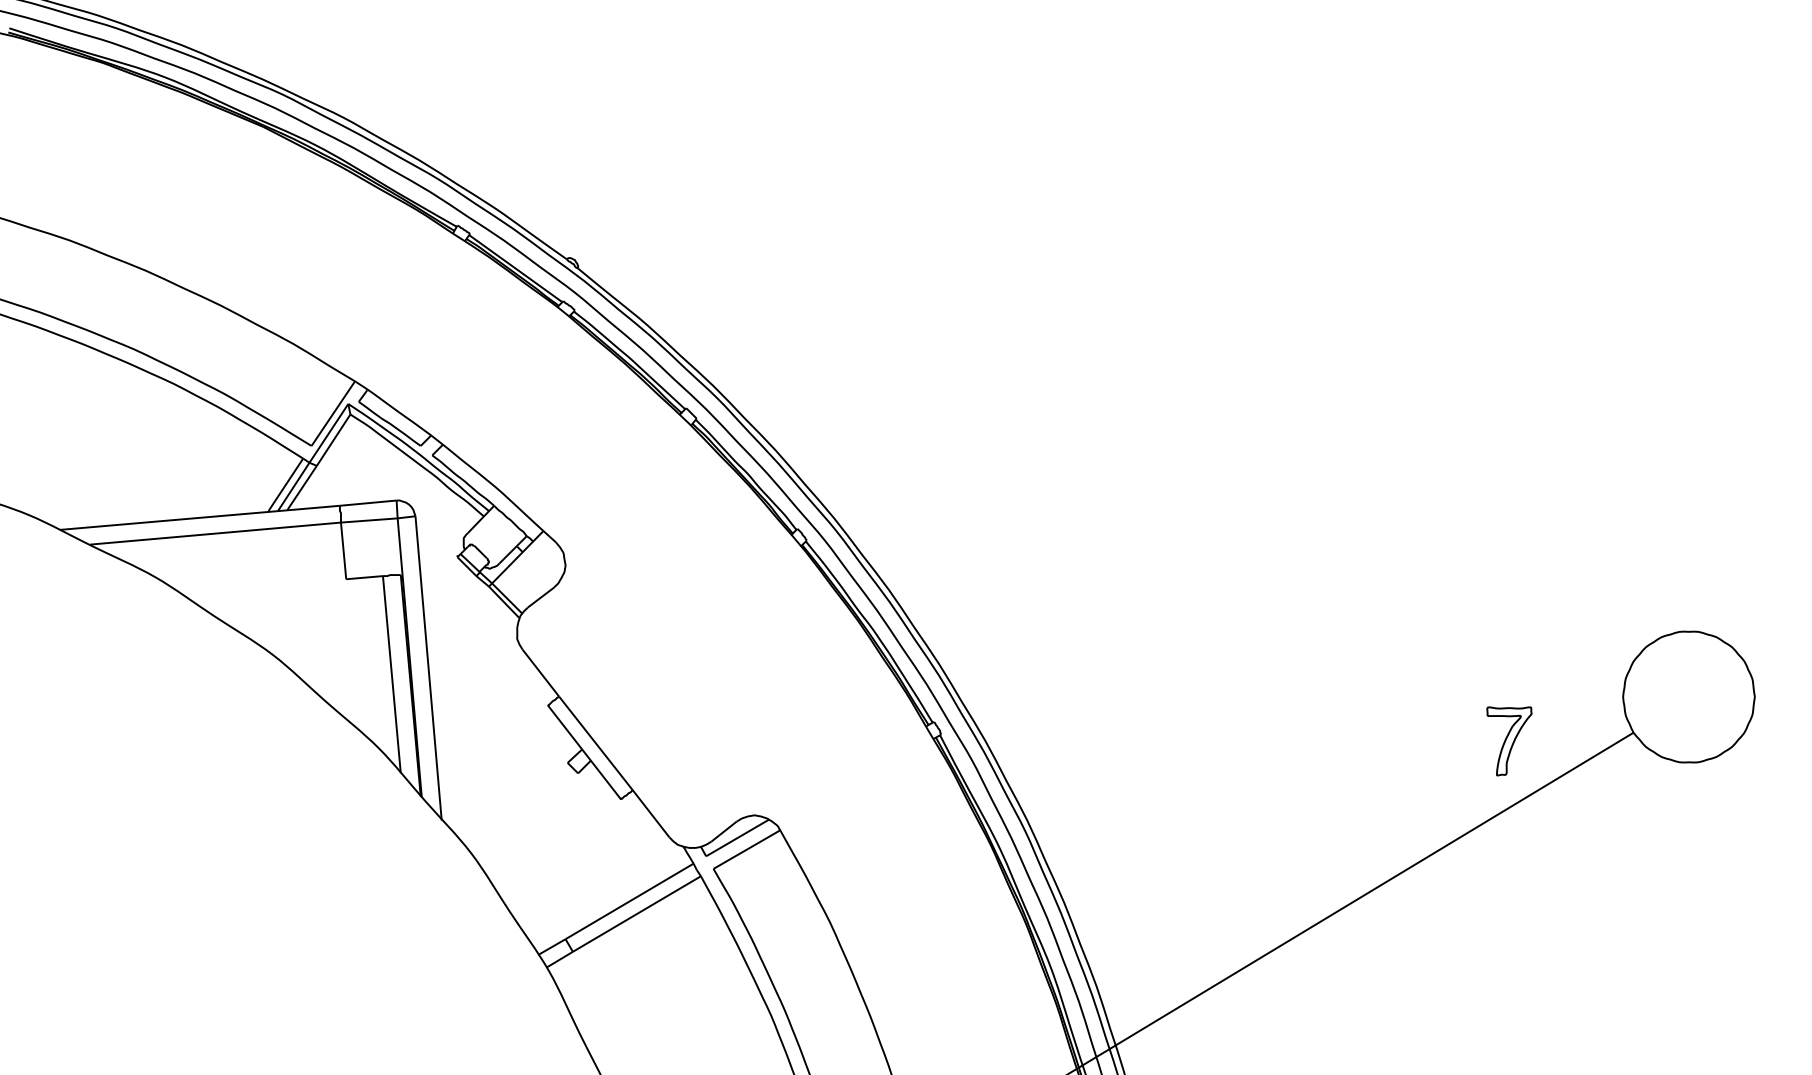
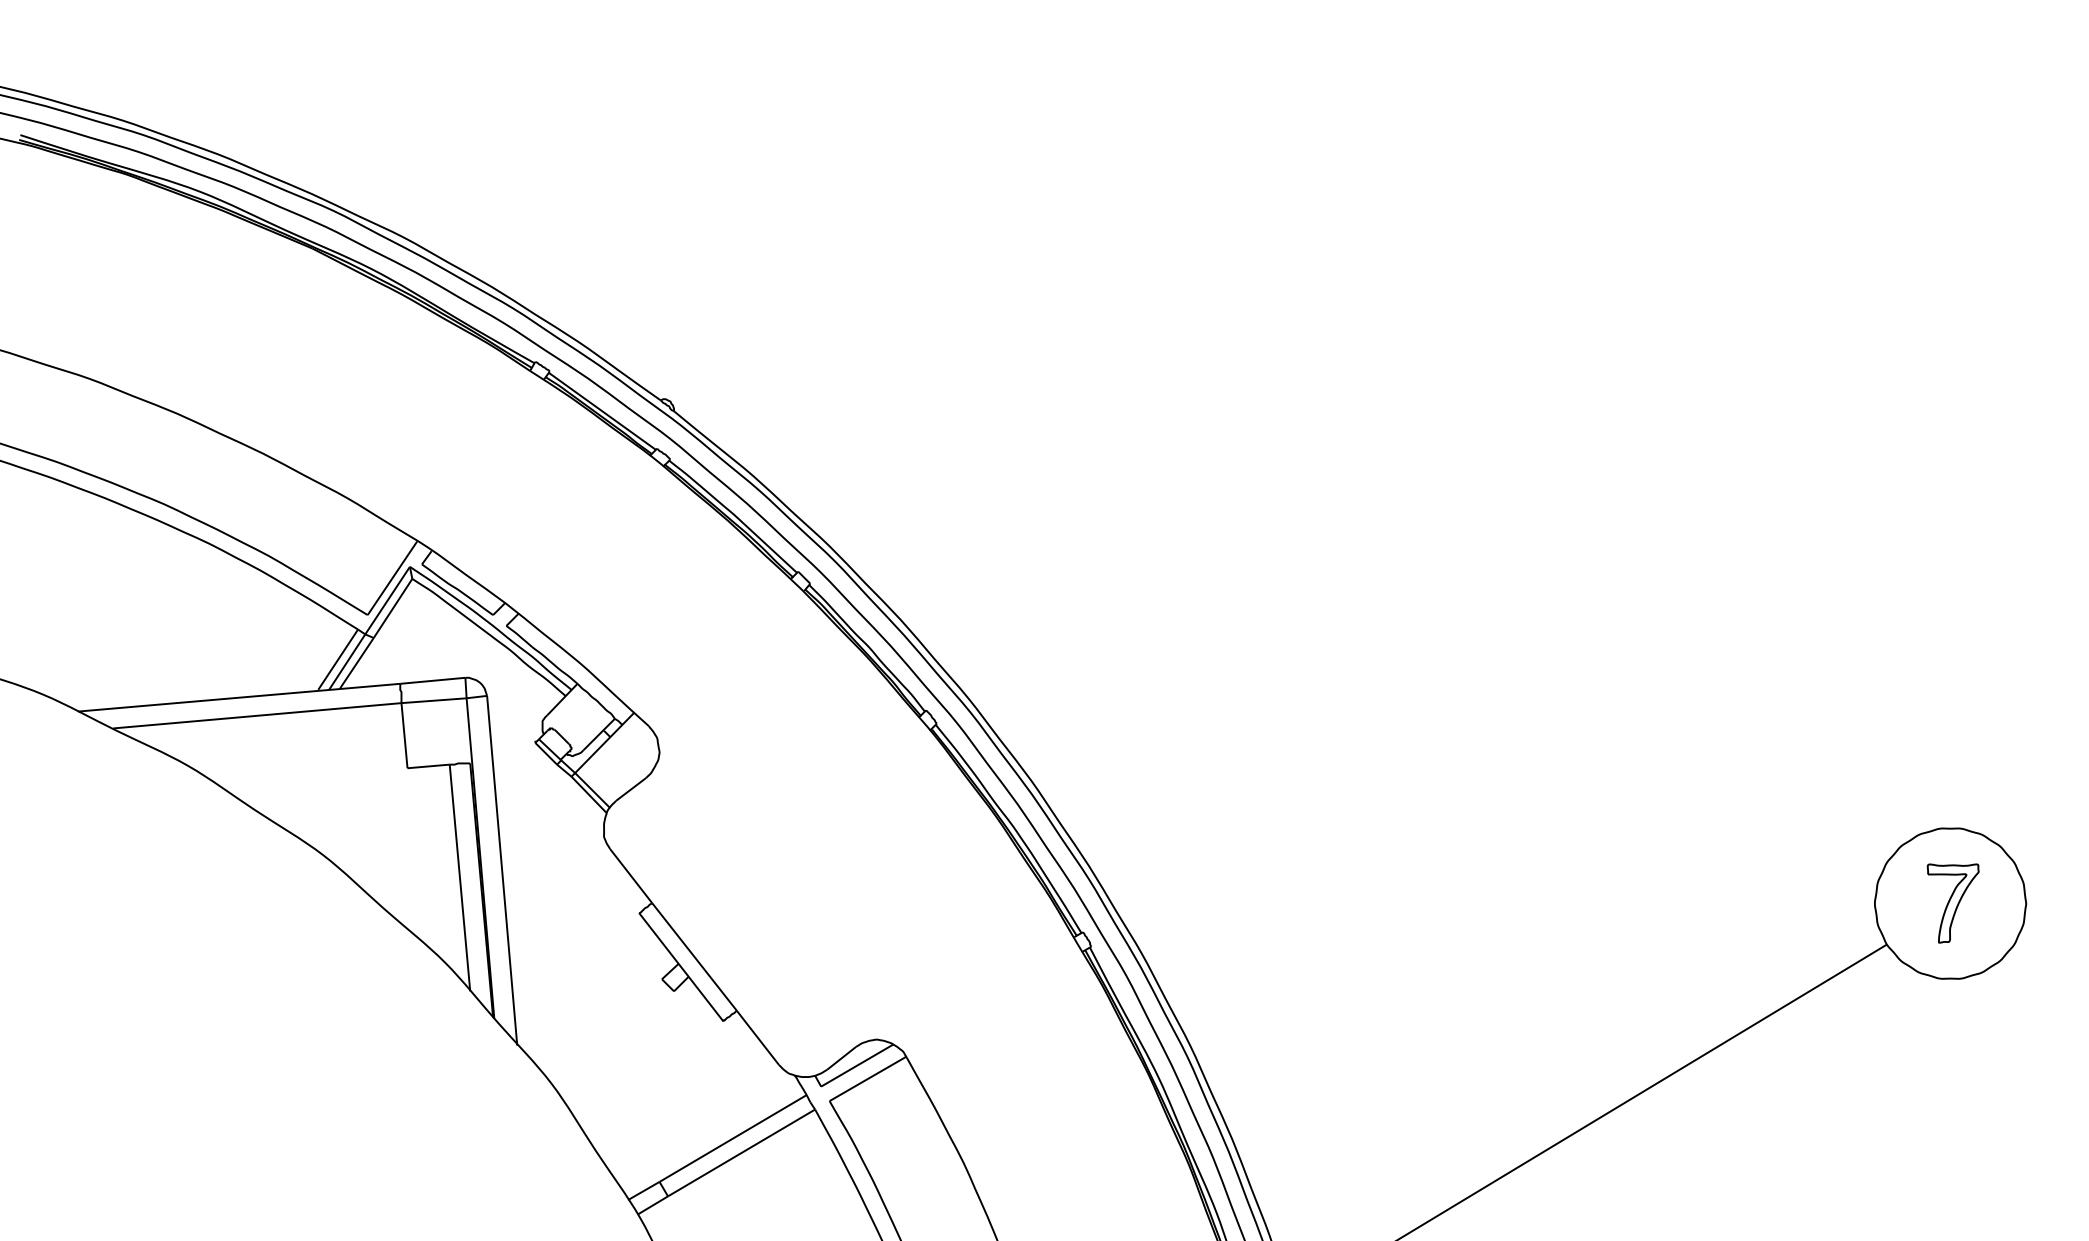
part: (1508, 741) -> (1952, 903), moved

